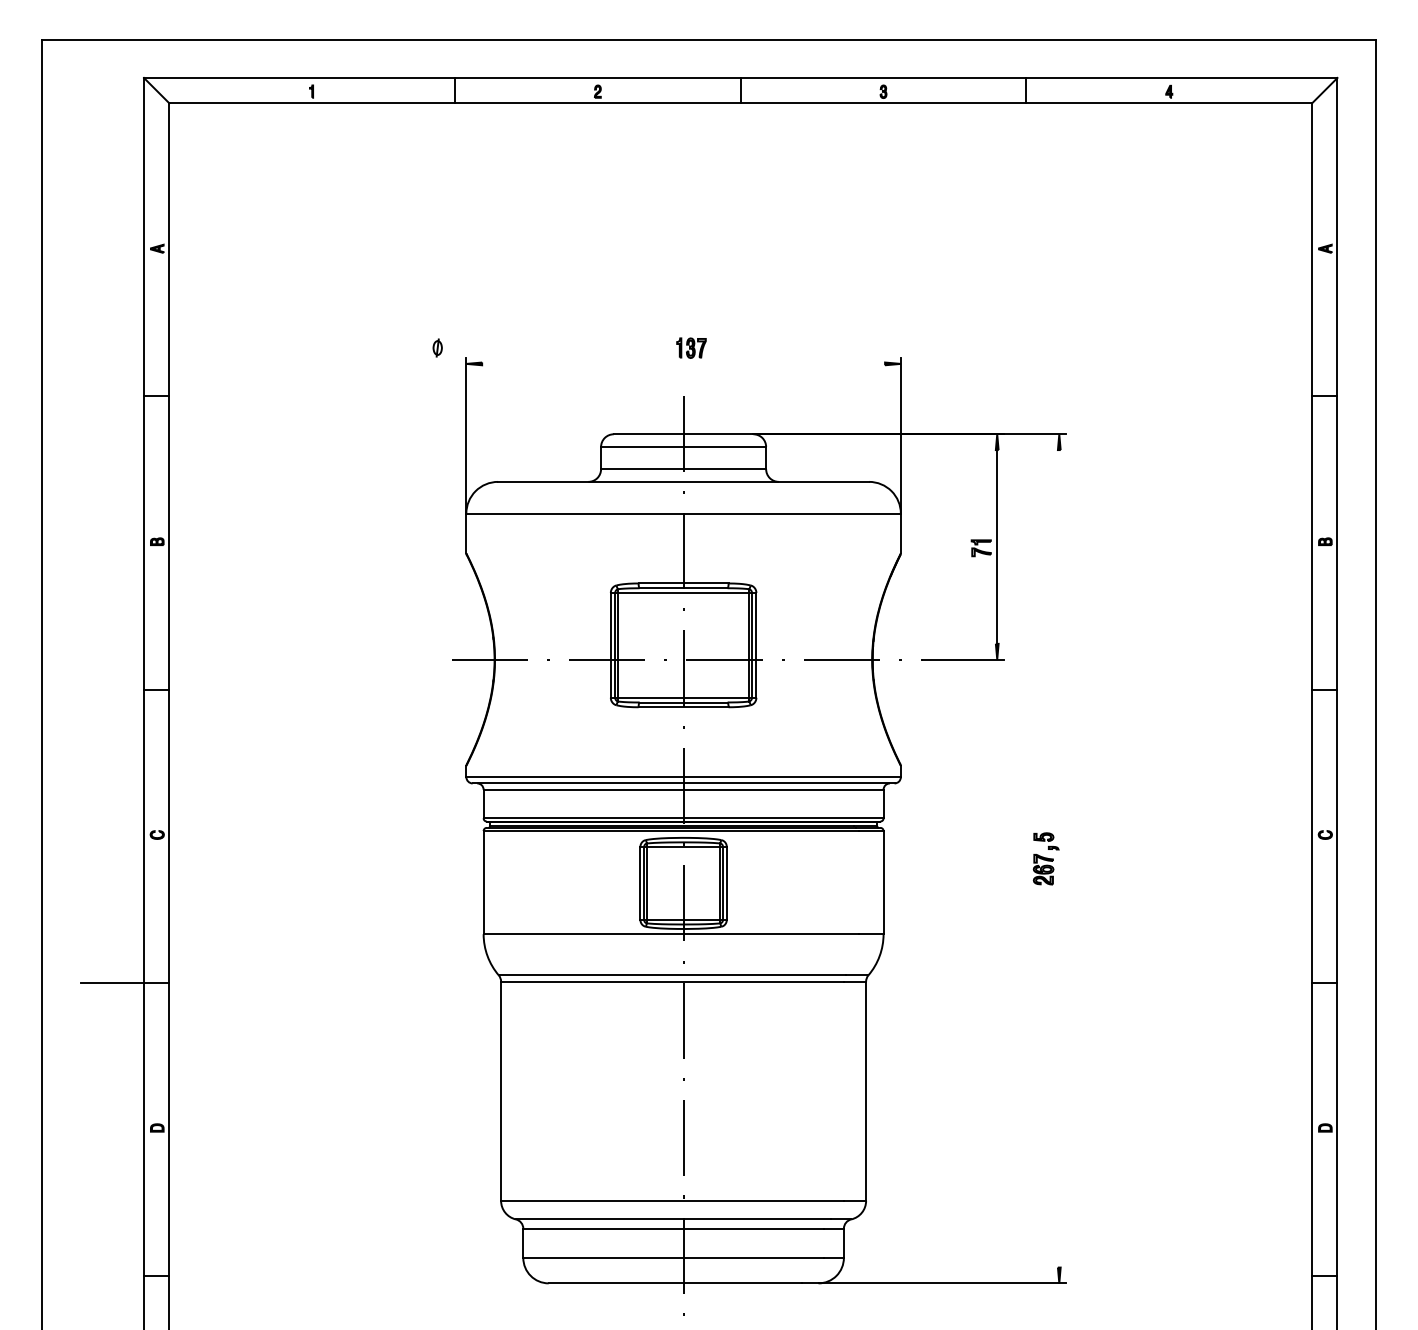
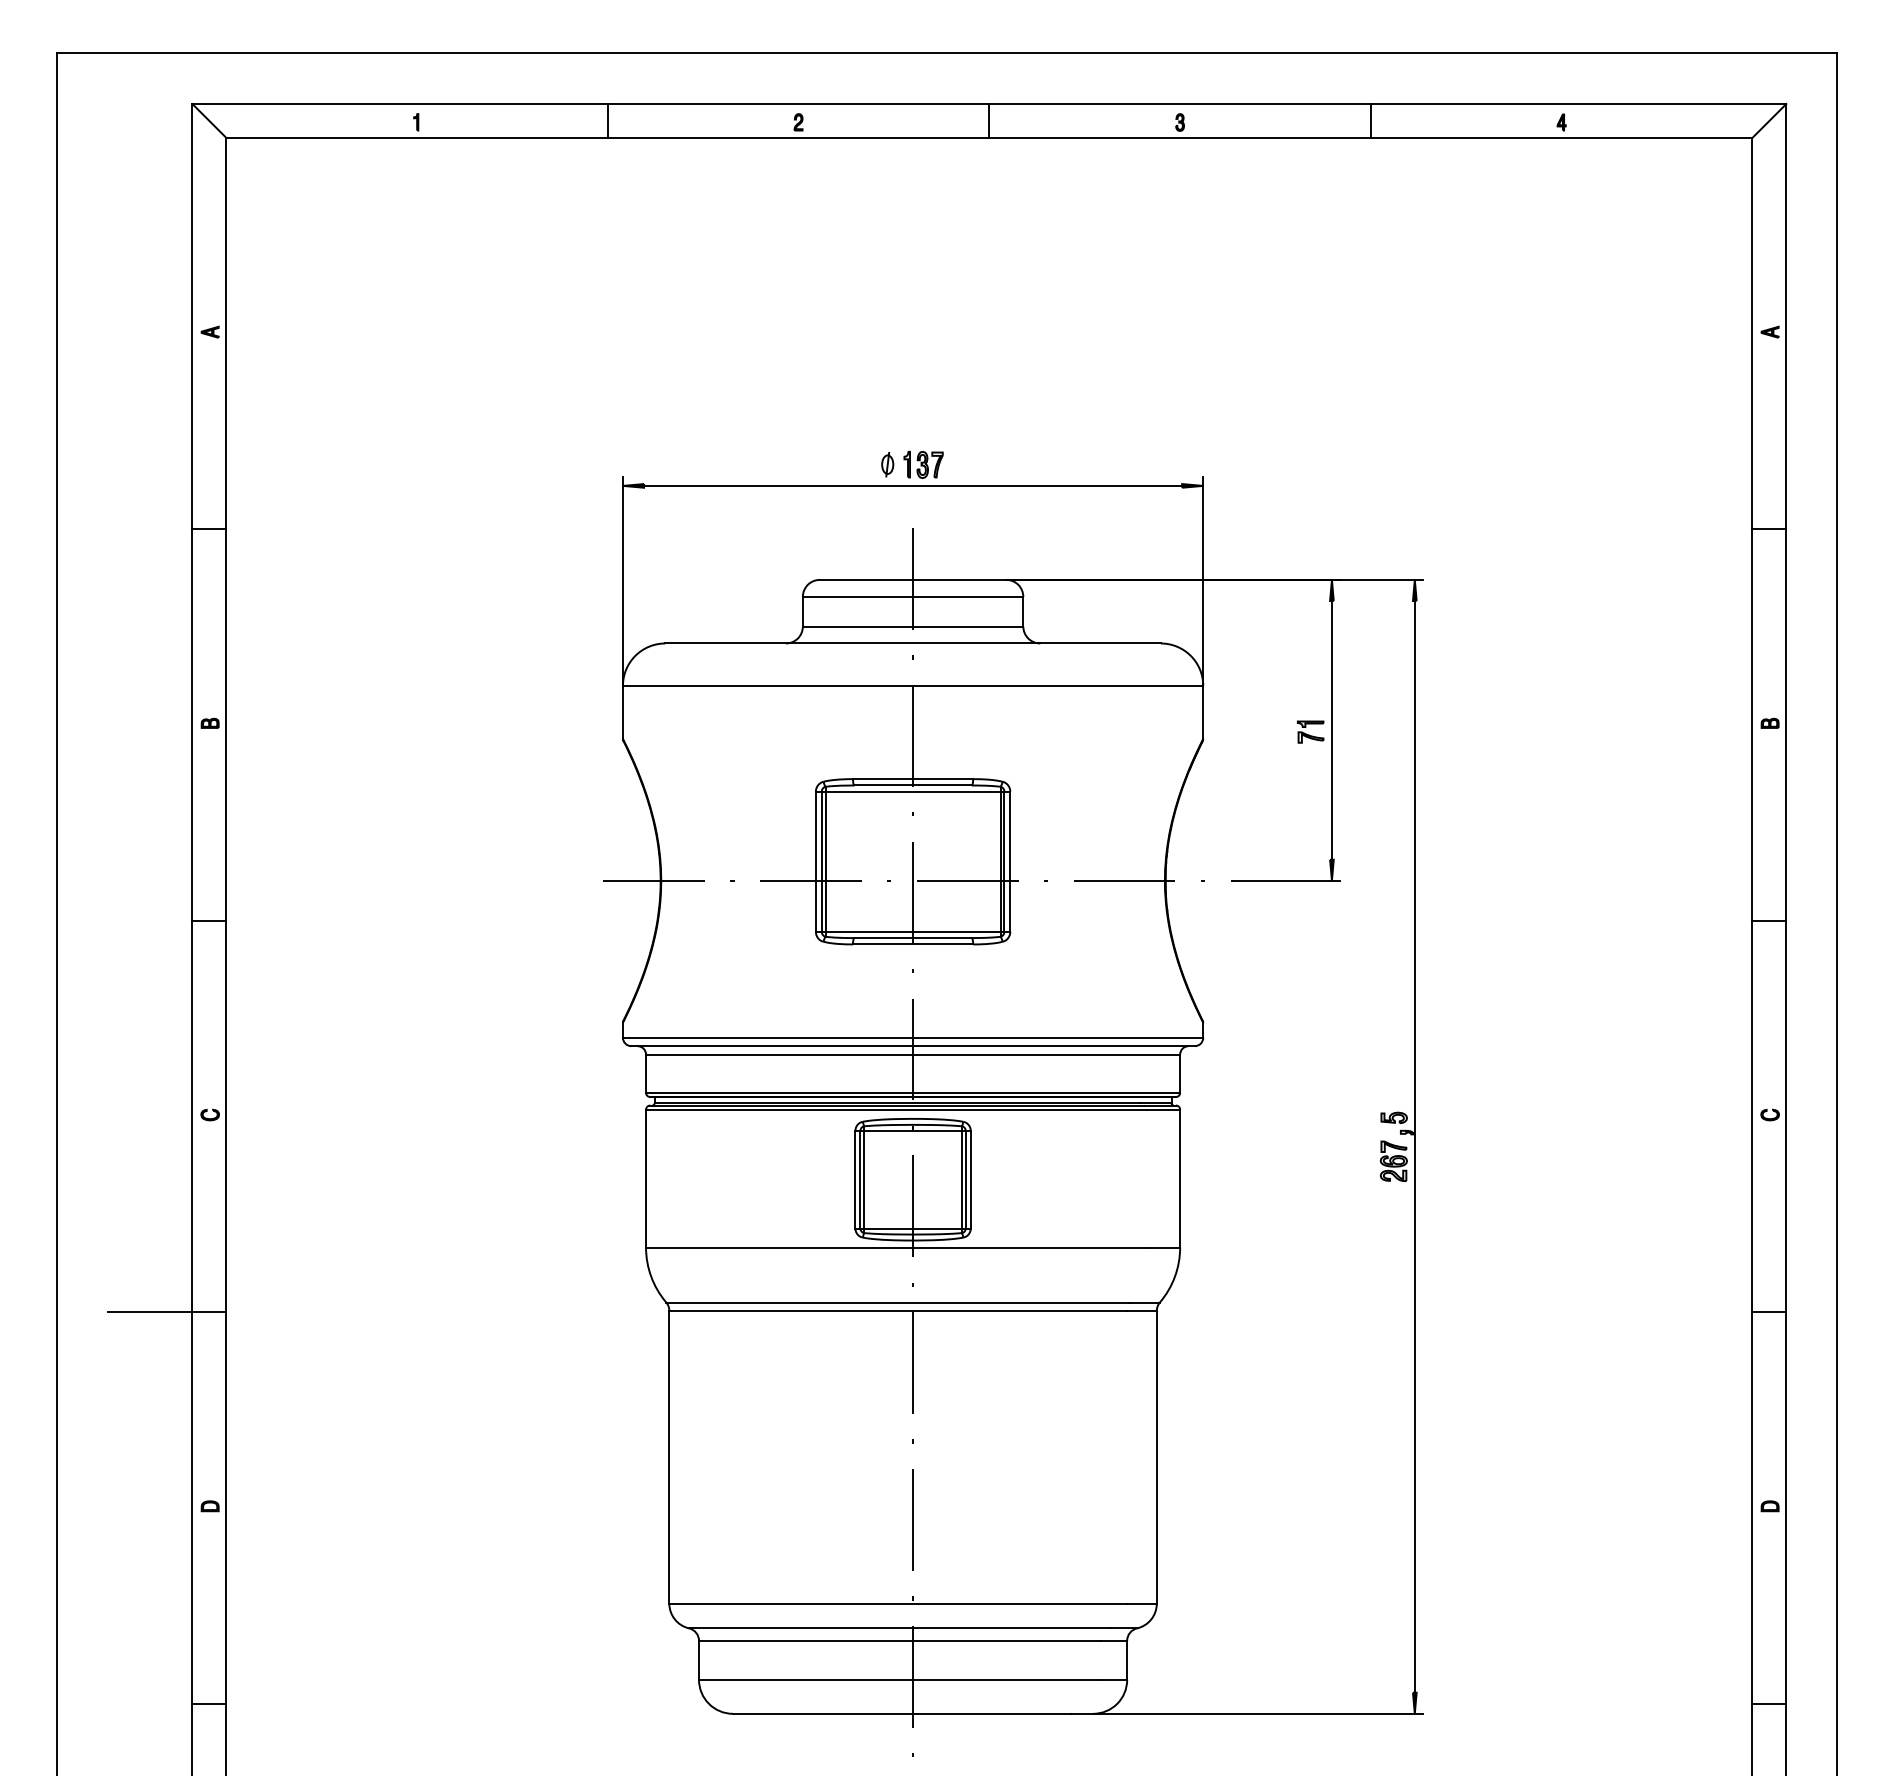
part: (437, 347) -> (887, 464), moved
line: (683, 363) -> (913, 485), added
line: (1059, 858) -> (1414, 1146), added

